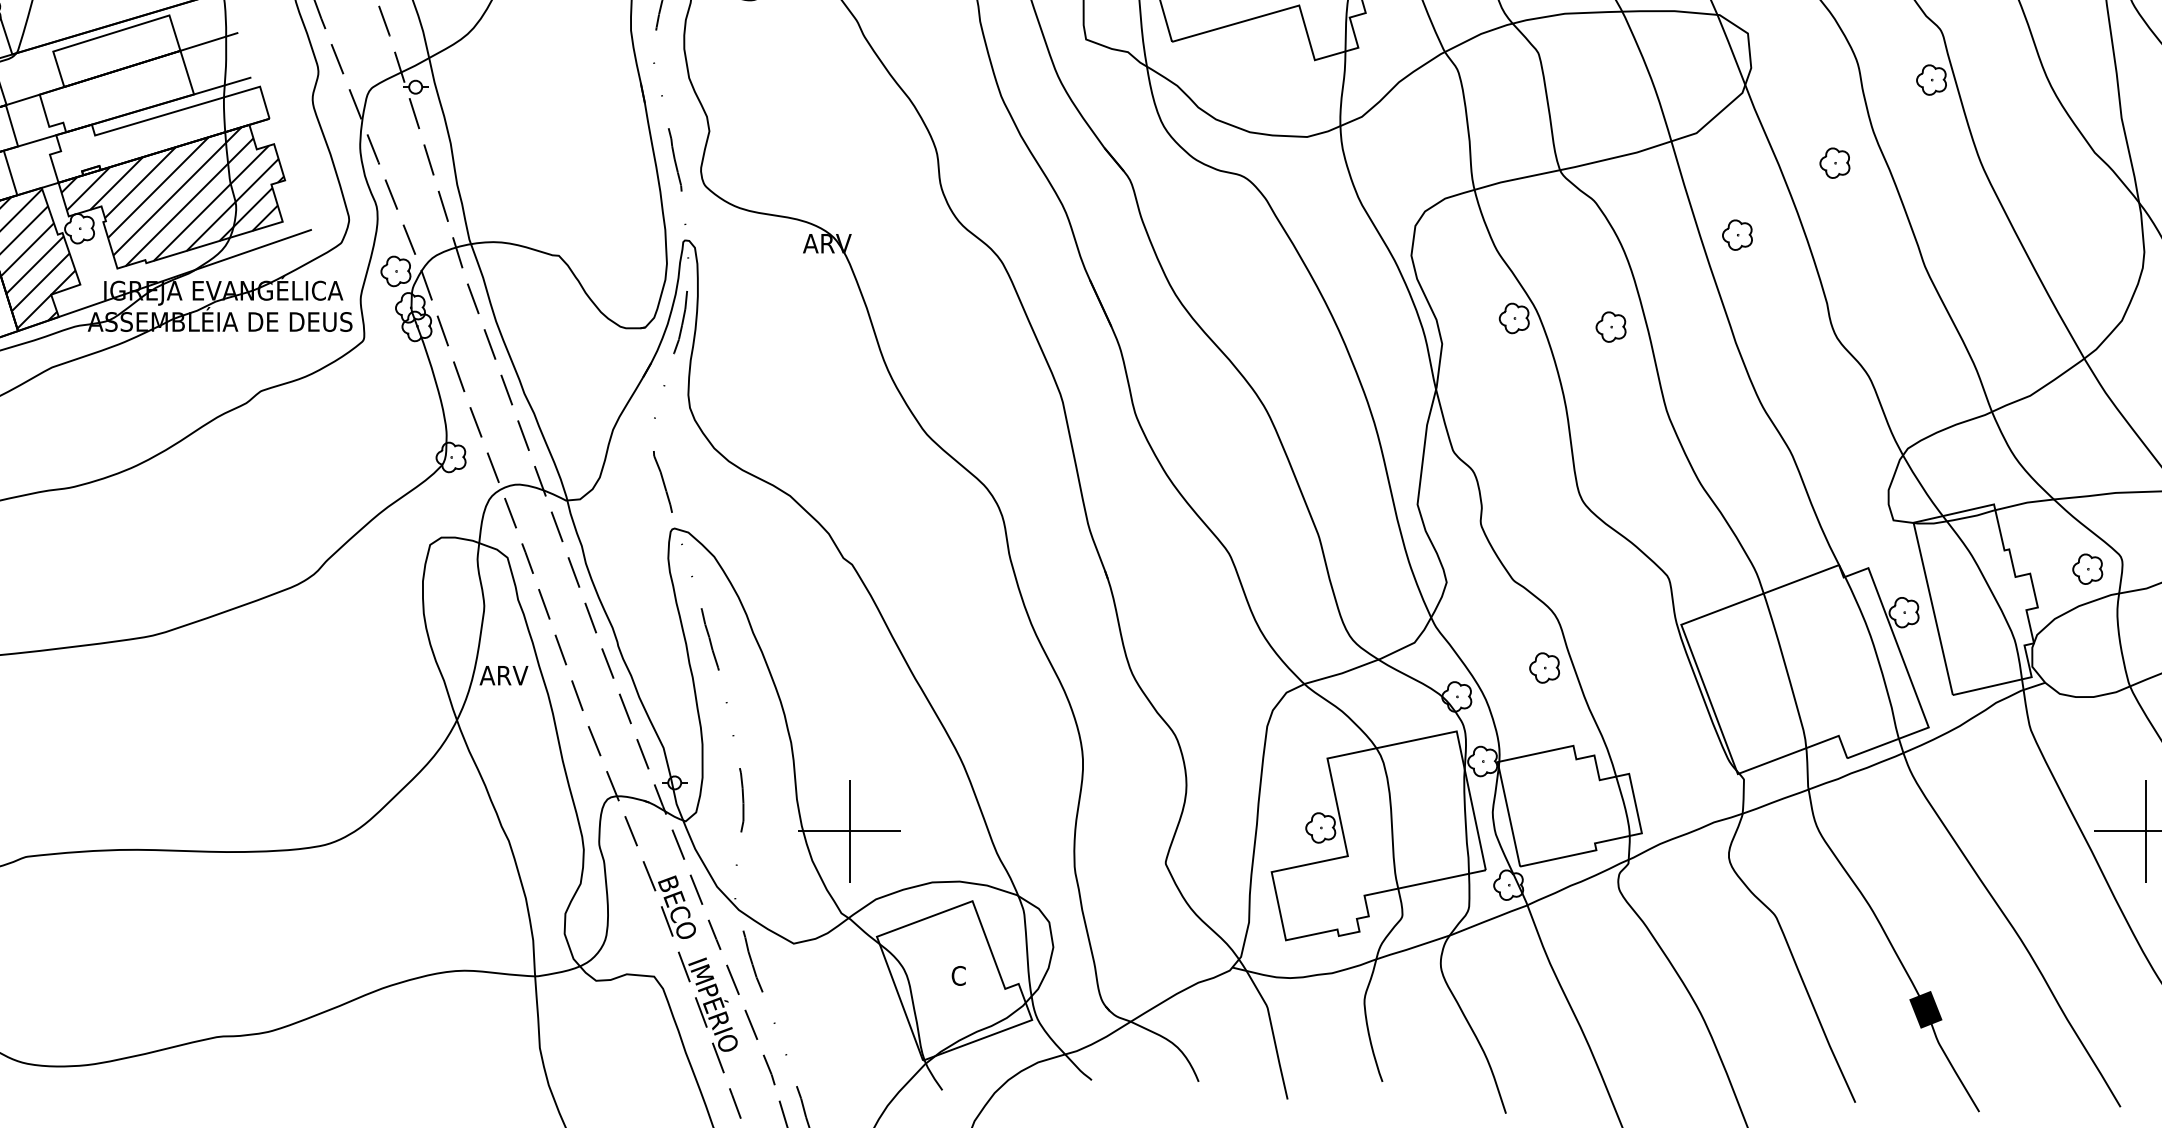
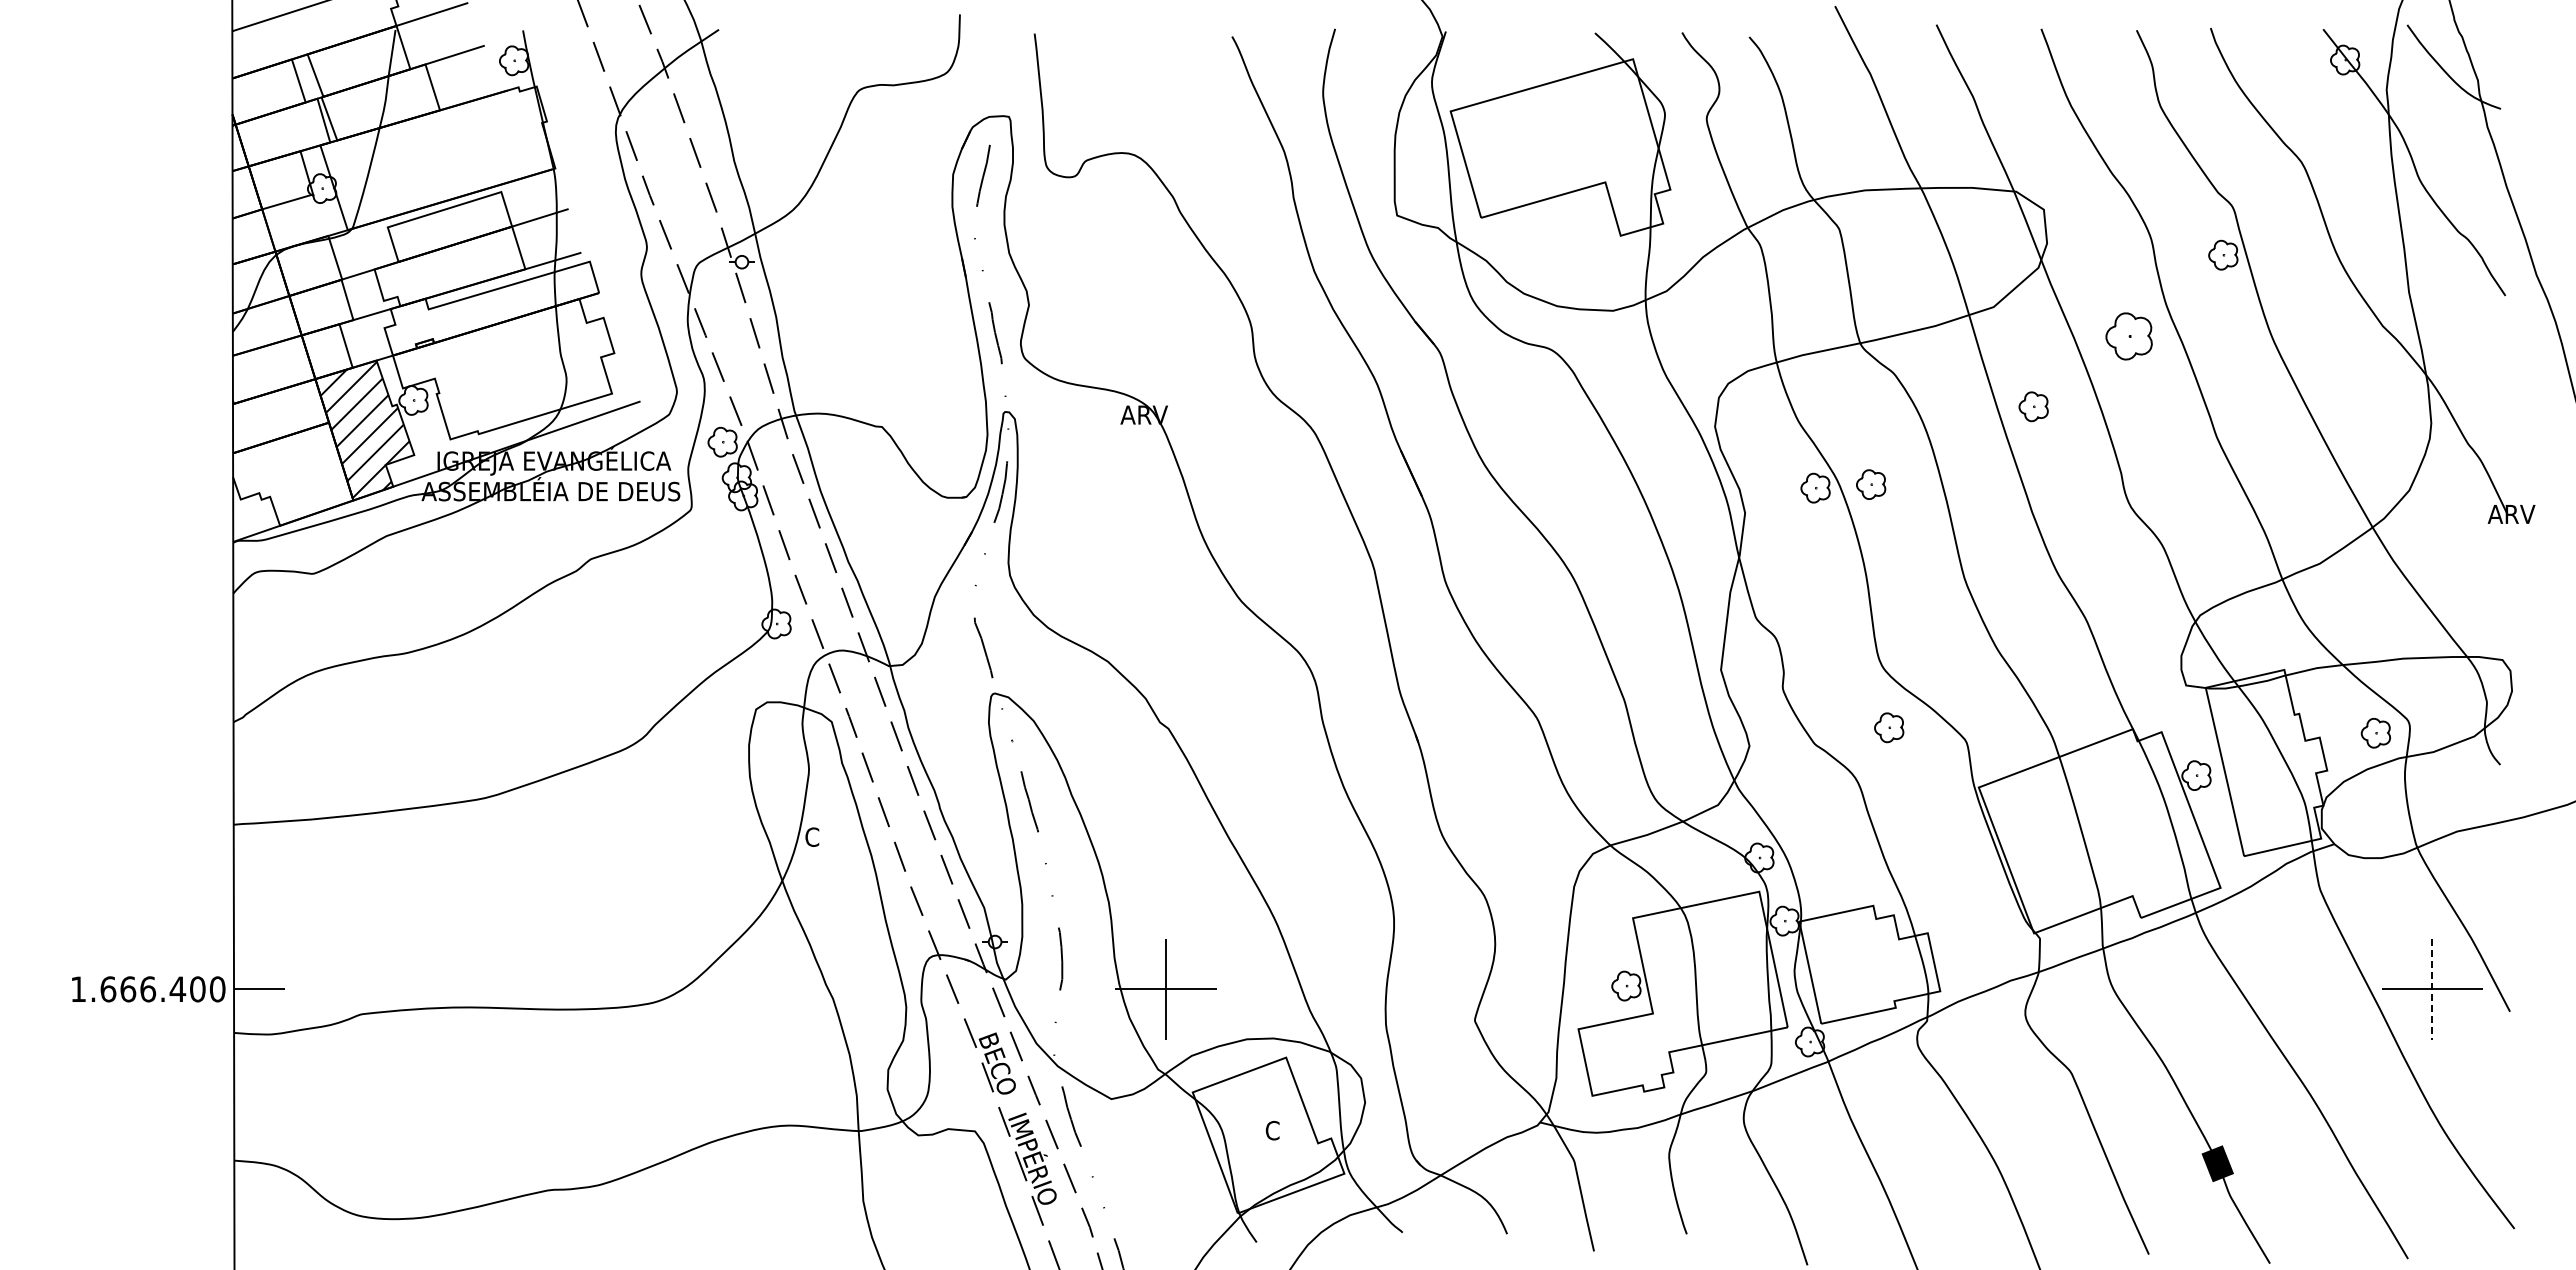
part: (1834, 163) -> (2128, 336), size x1.6
hatch: (172, 196) -> (504, 368), removed
part: (1611, 326) -> (1871, 484), moved
part: (1544, 667) -> (1889, 727), moved
text: (503, 674) -> (827, 836), ARV -> C
line: (2145, 831) -> (2432, 989), solid -> dashed

